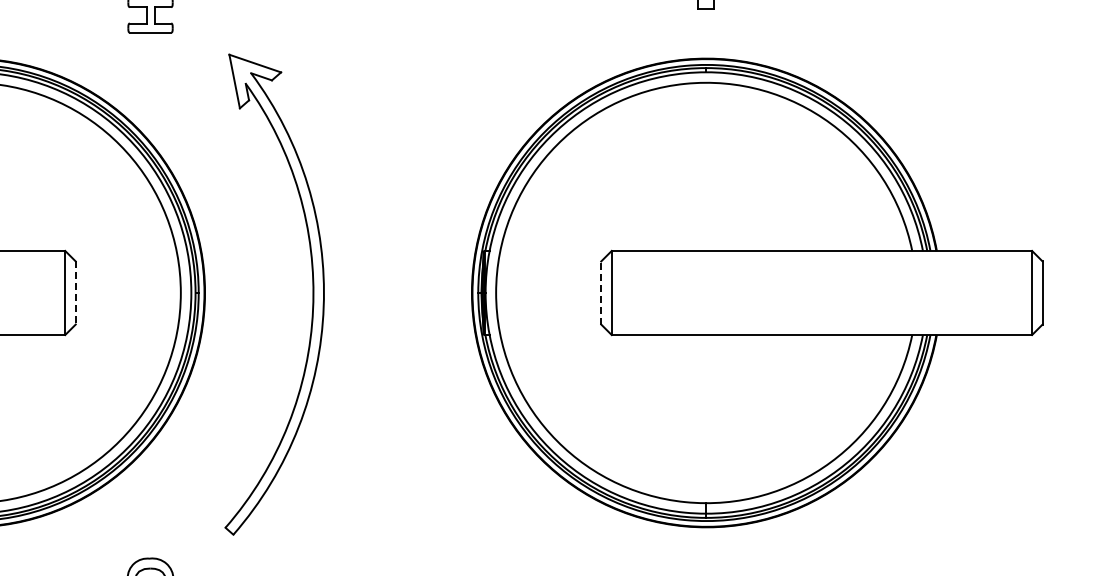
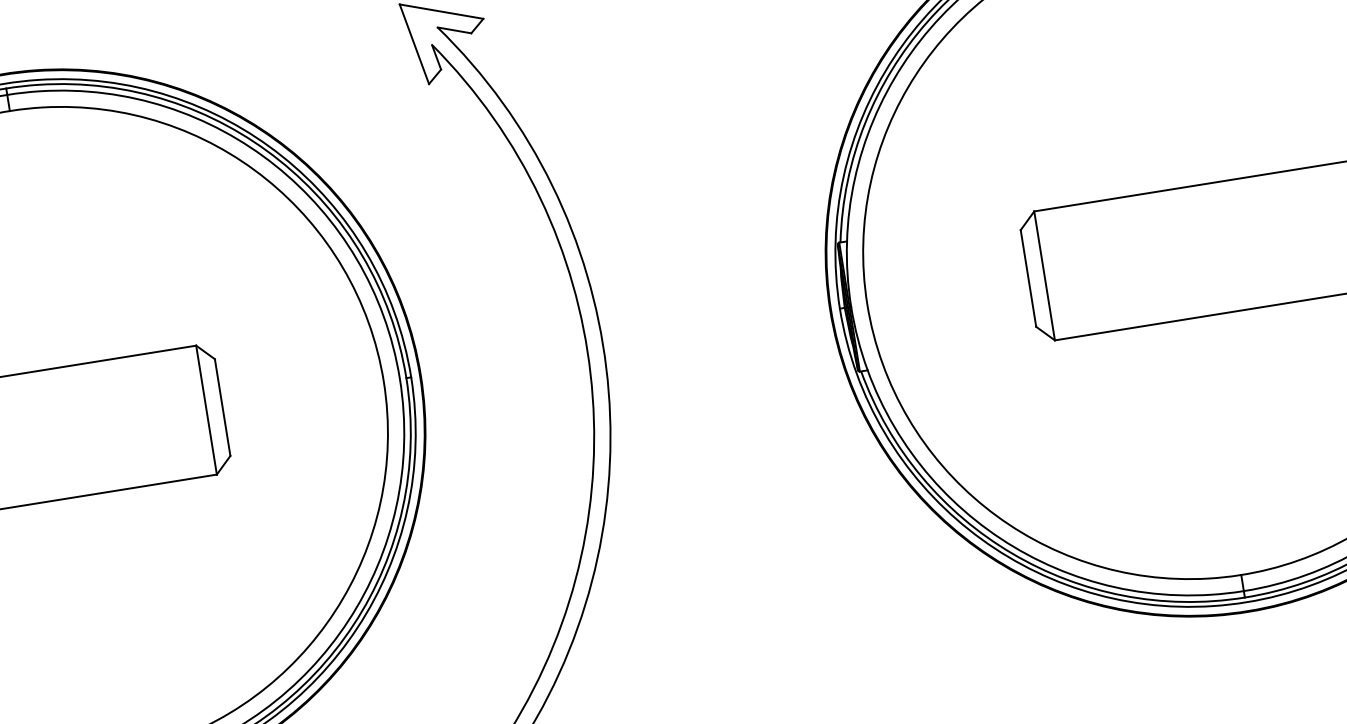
line: (75, 293) -> (222, 408), dashed -> solid
line: (601, 293) -> (1029, 279), dashed -> solid

